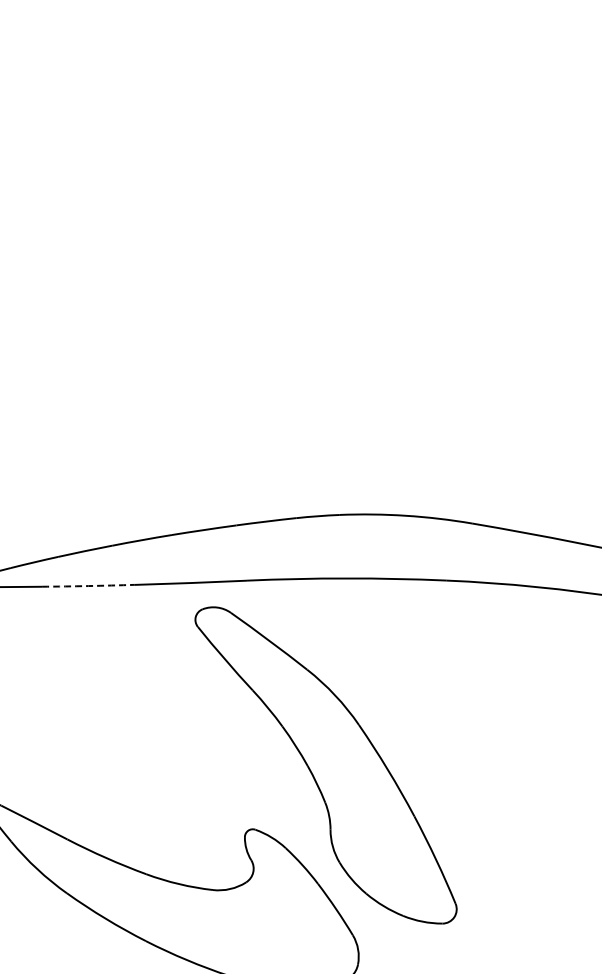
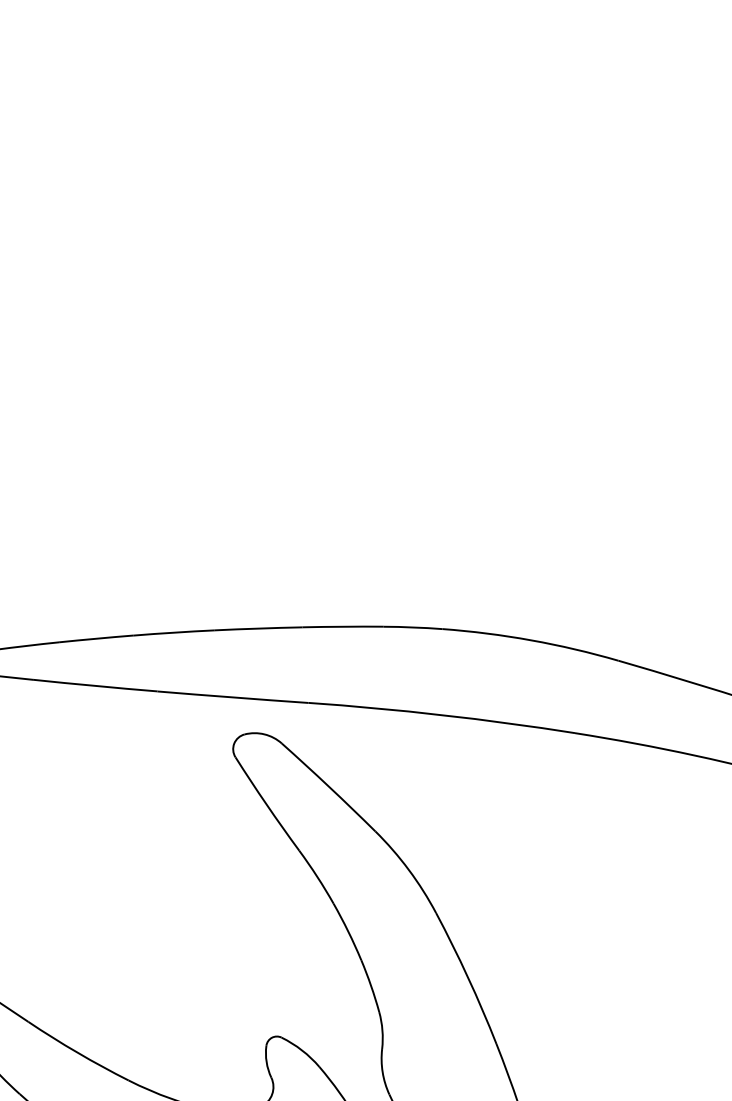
arc: (88, 586) -> (95, 686), dashed -> solid

